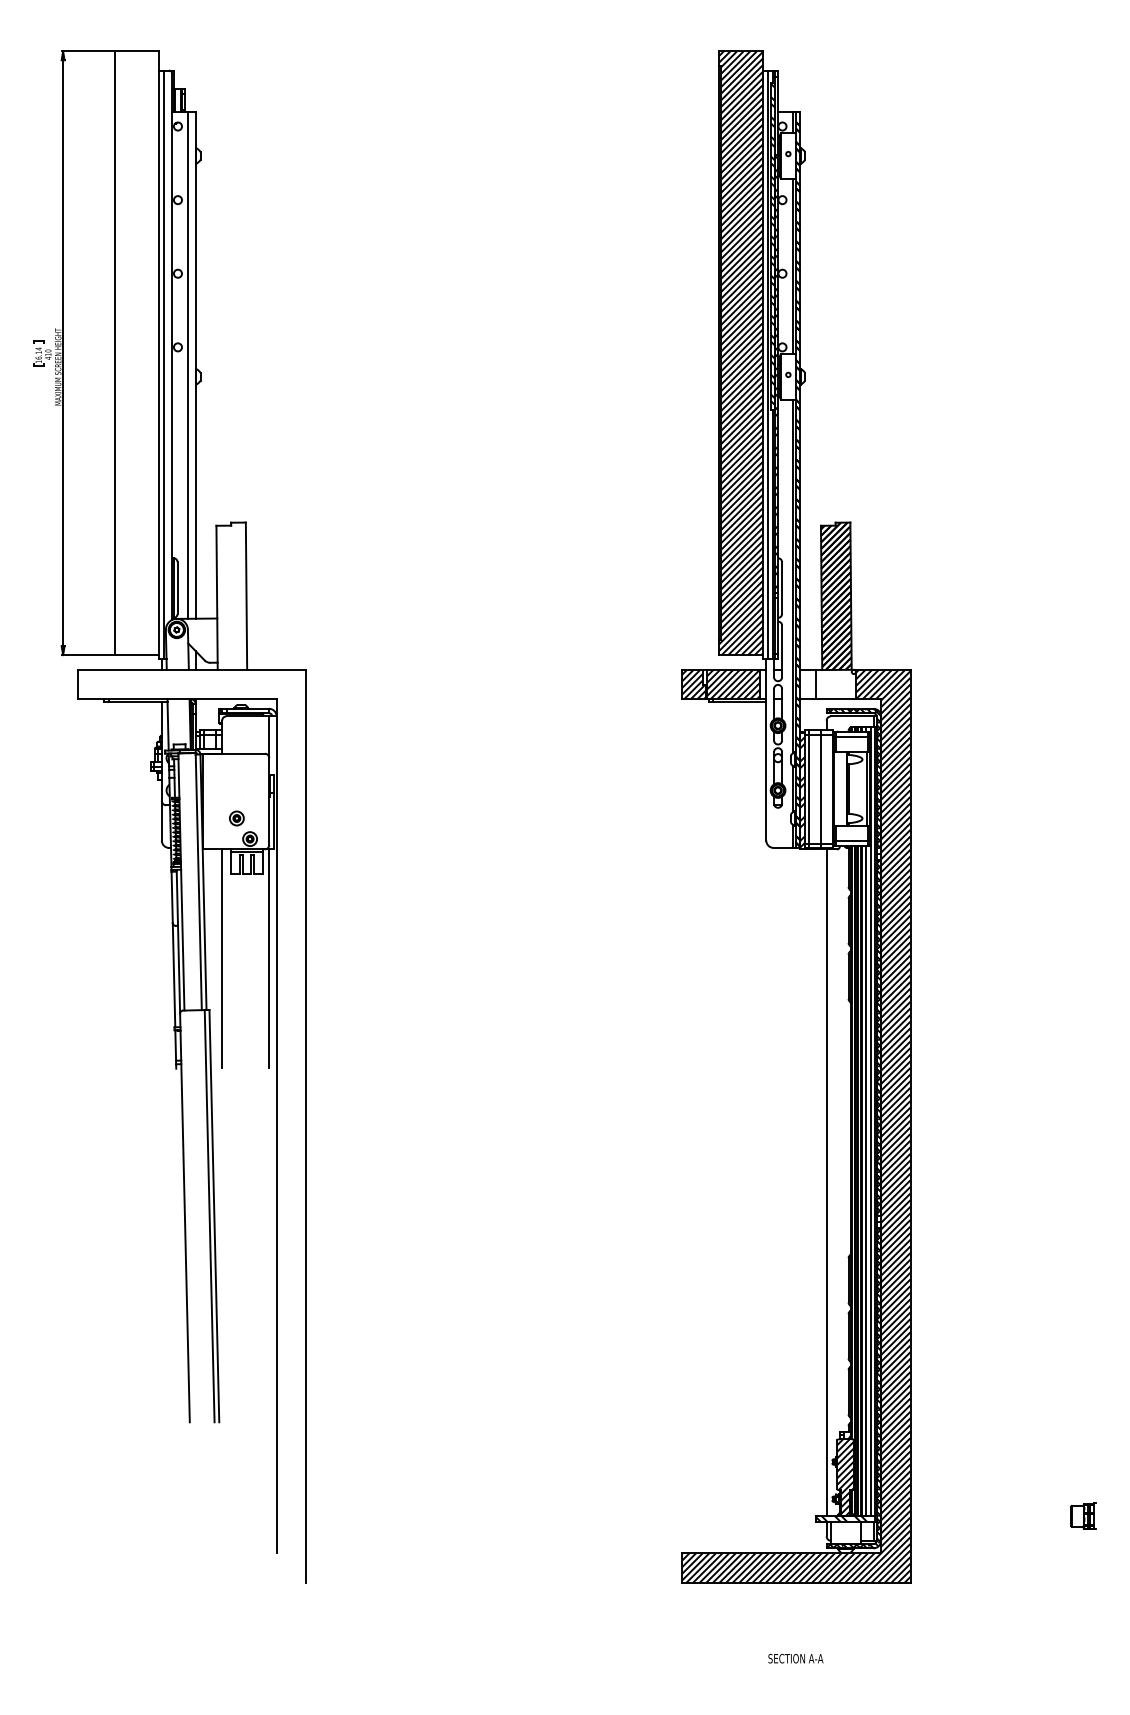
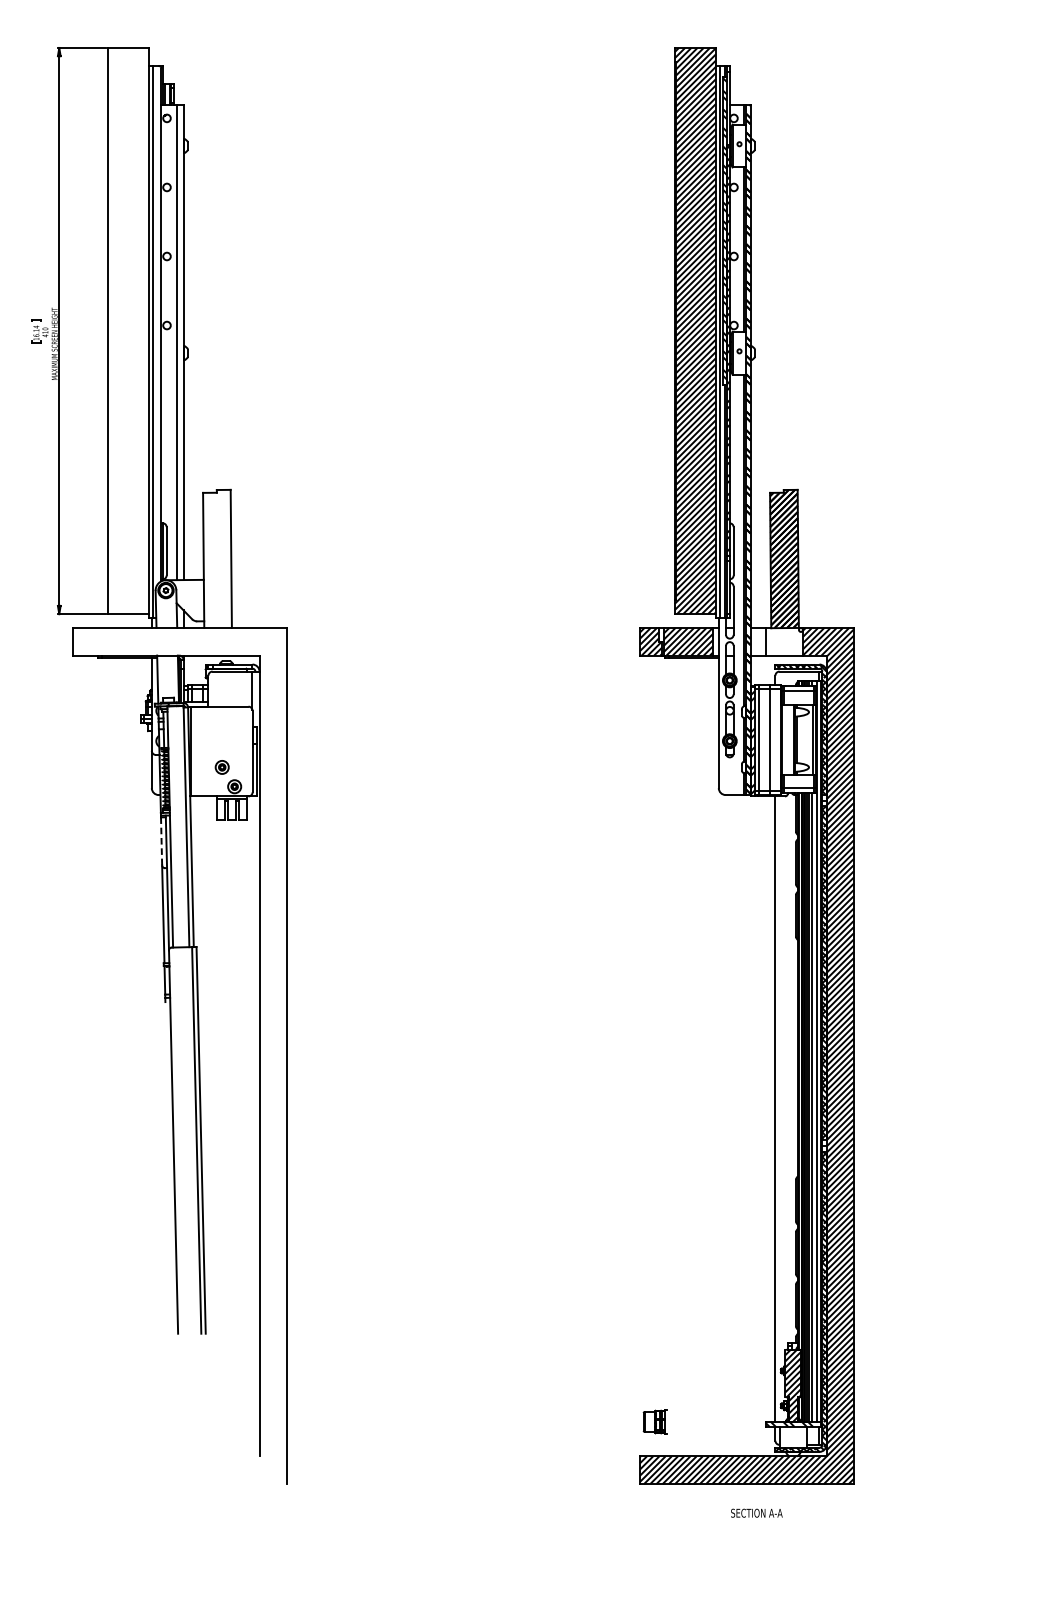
line: (172, 897) -> (161, 841), solid -> dashed
line: (222, 958) -> (208, 898), removed
line: (269, 958) -> (252, 898), removed
part: (1083, 1515) -> (655, 1421), moved
text: (795, 1658) -> (756, 1513), moved

